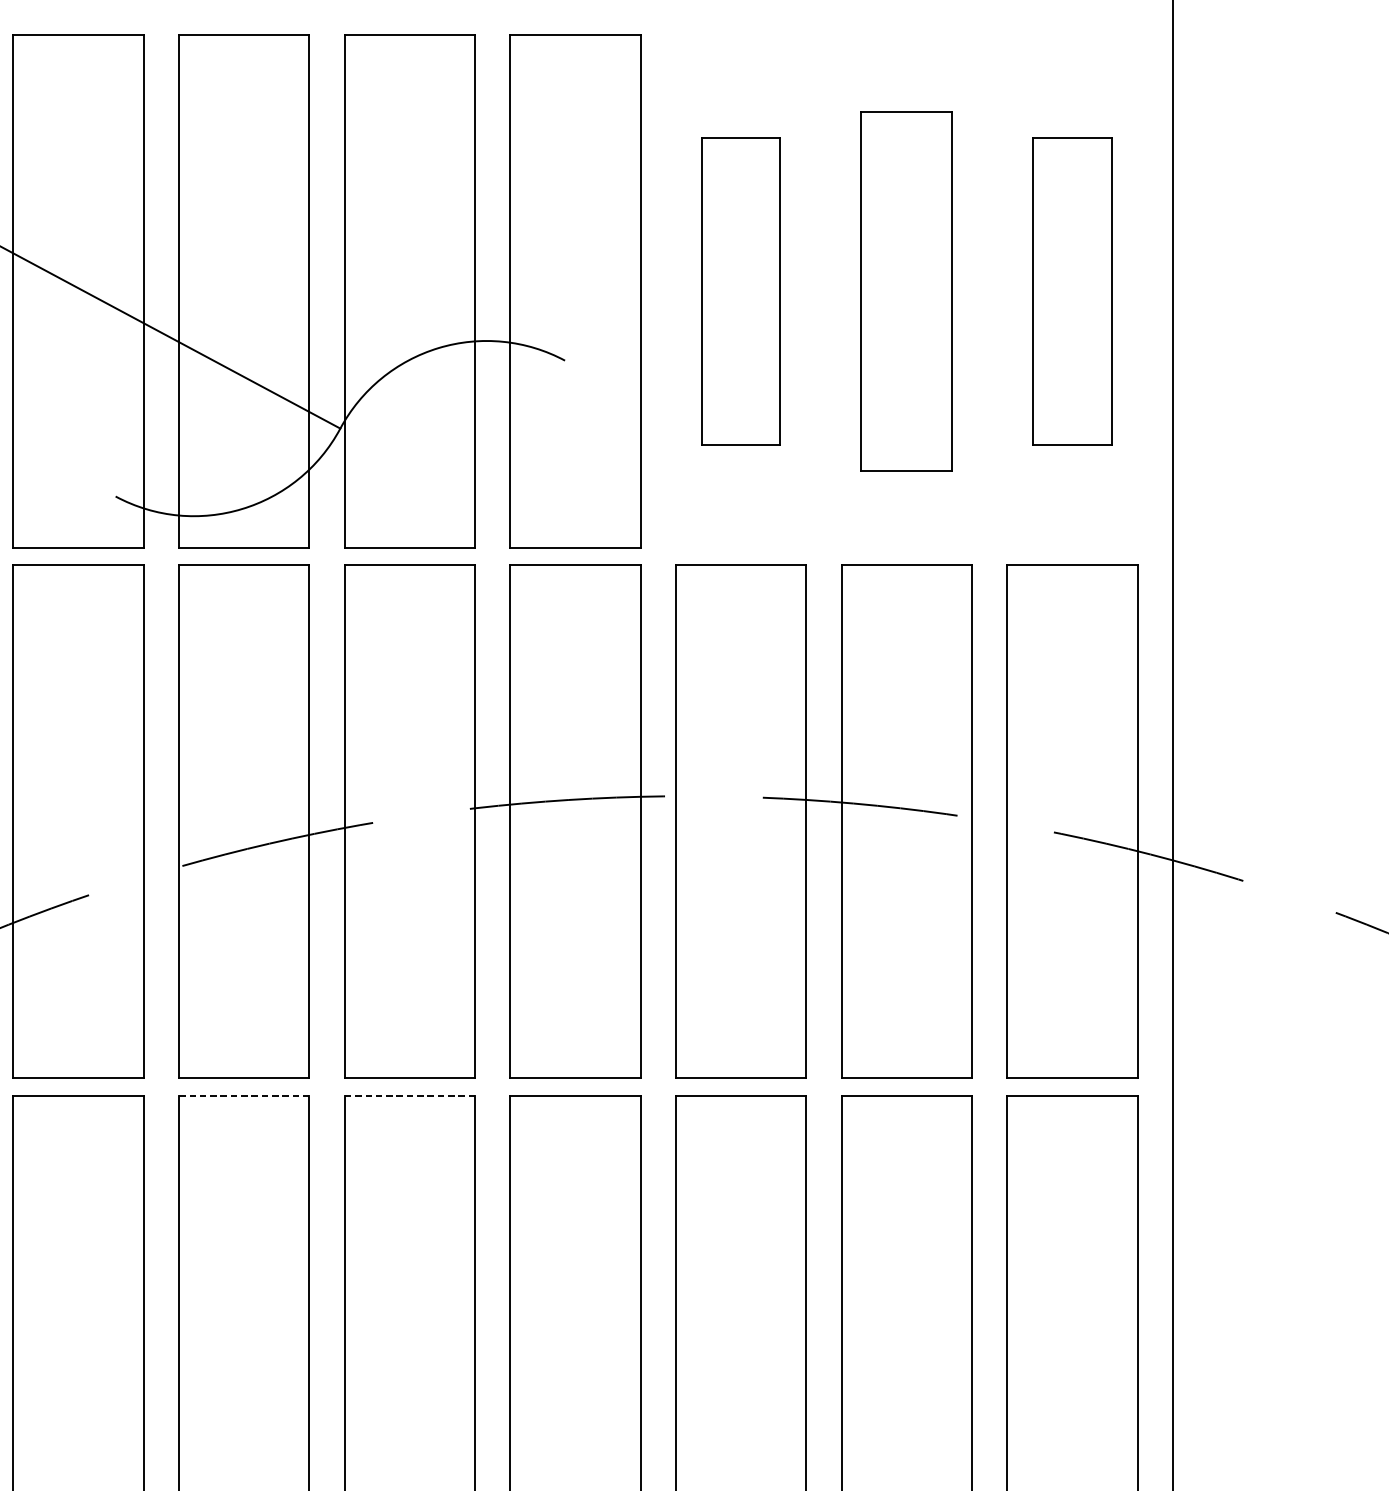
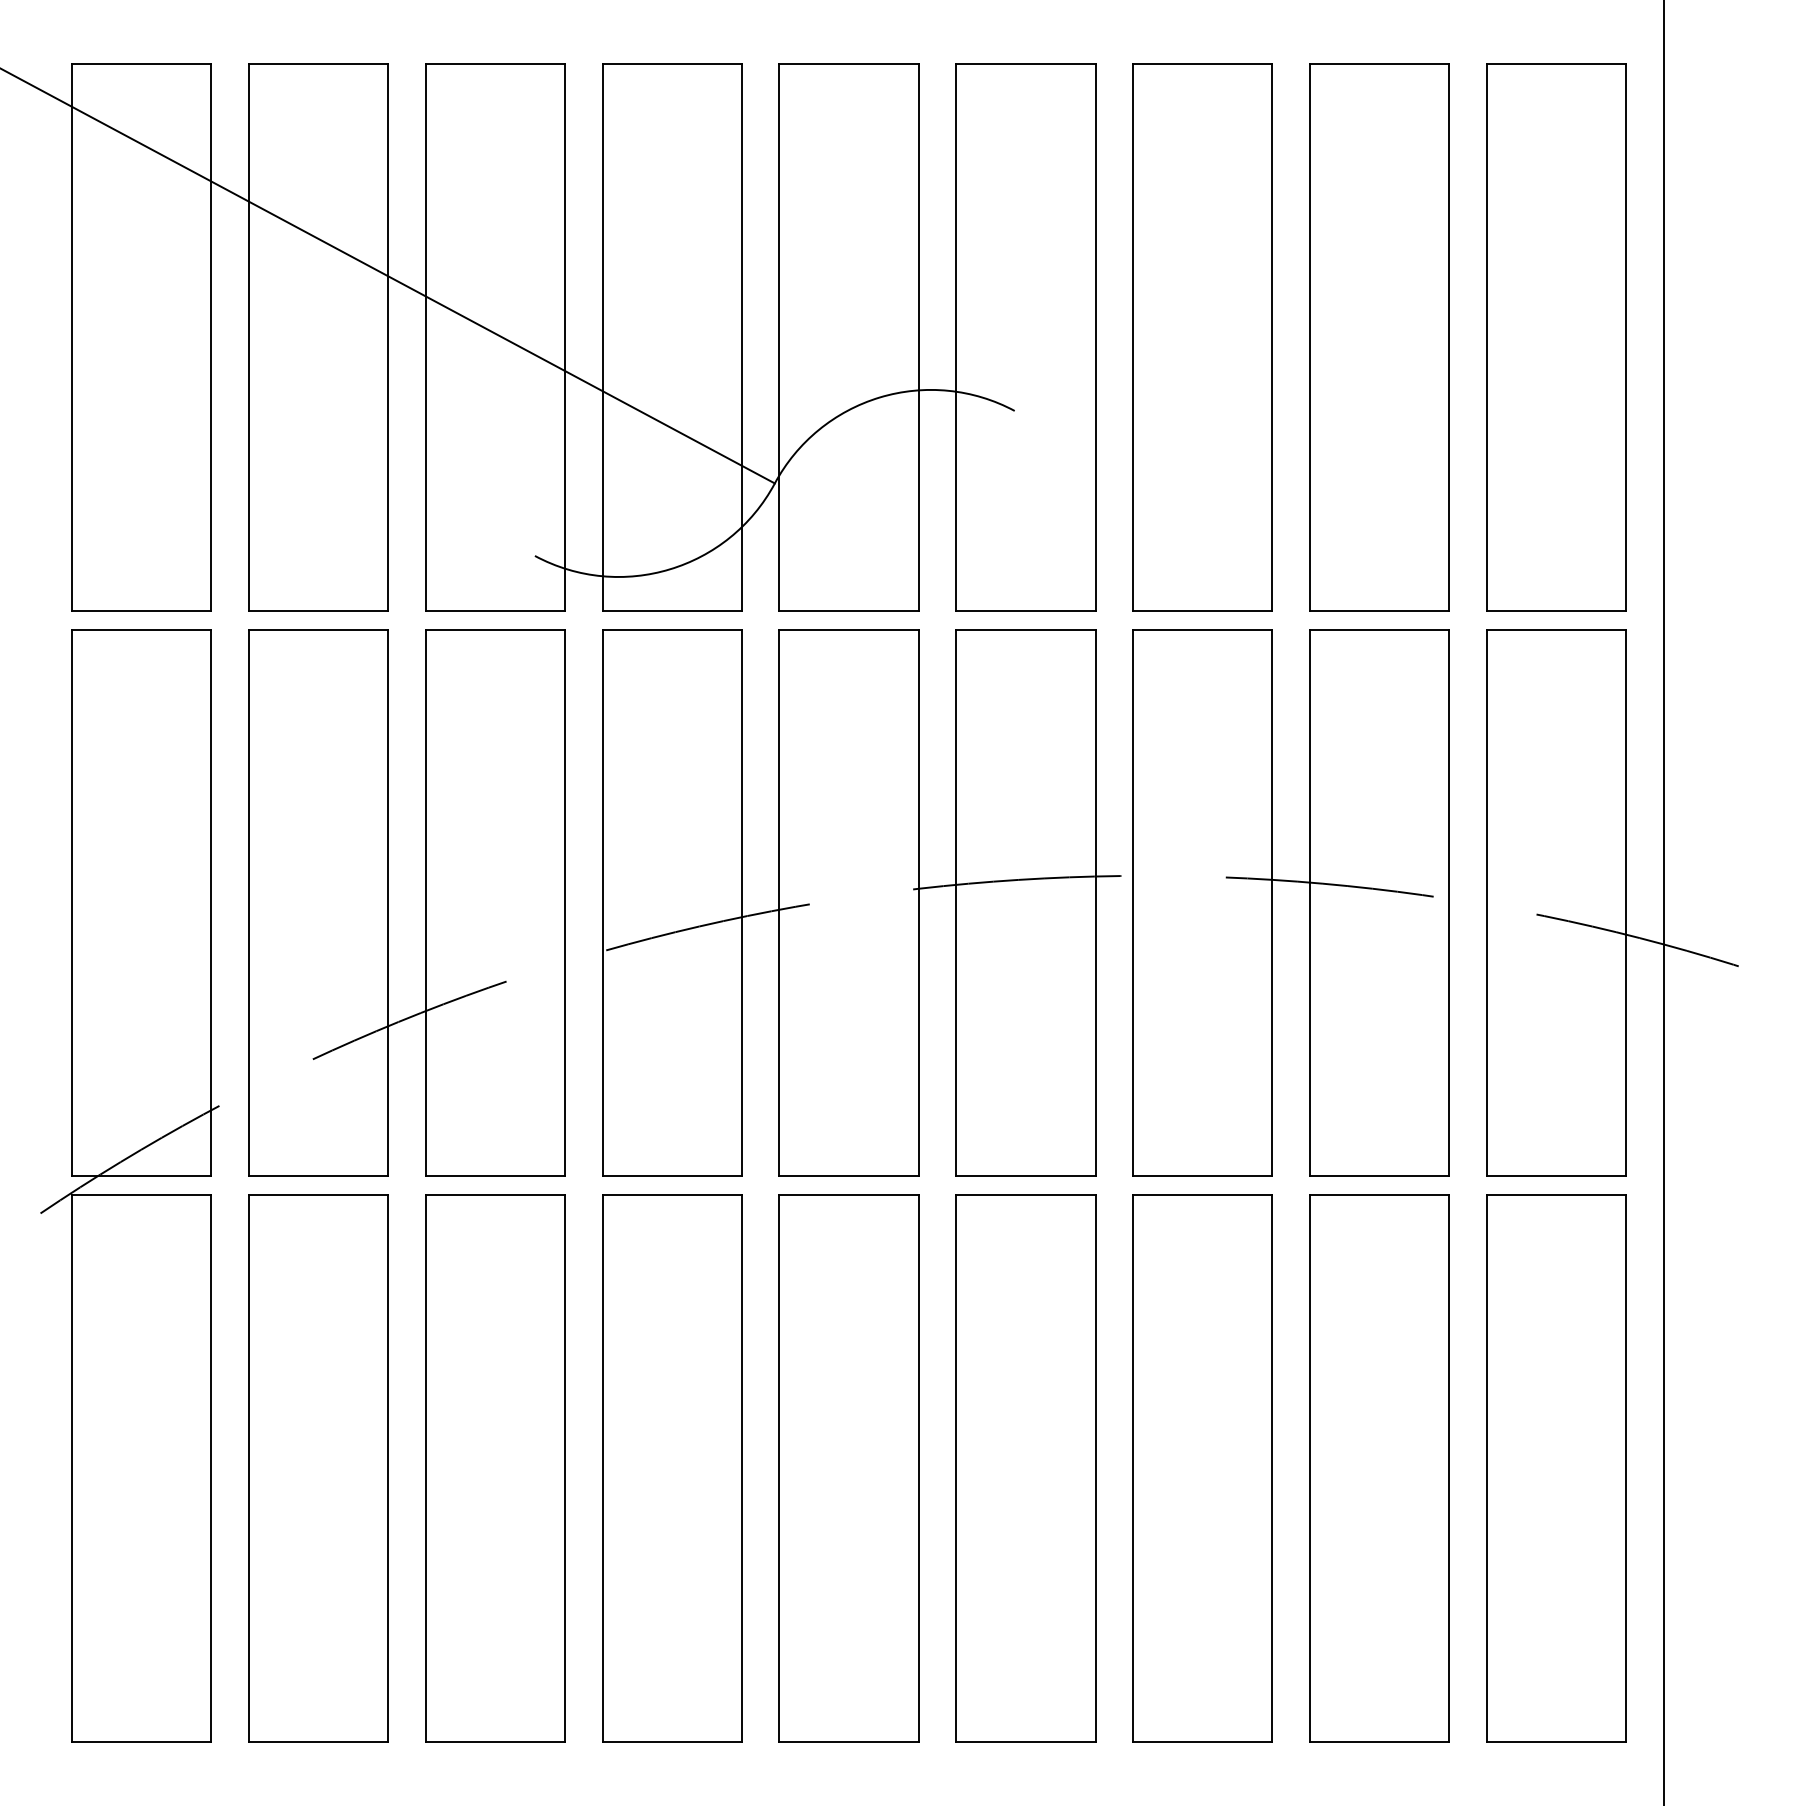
part: (740, 291) -> (1202, 337), size x1.67
part: (906, 291) -> (1379, 337), size x1.43
part: (1072, 291) -> (1556, 337), size x1.67
line: (244, 1095) -> (672, 1195), dashed -> solid
line: (410, 1095) -> (849, 1195), dashed -> solid

